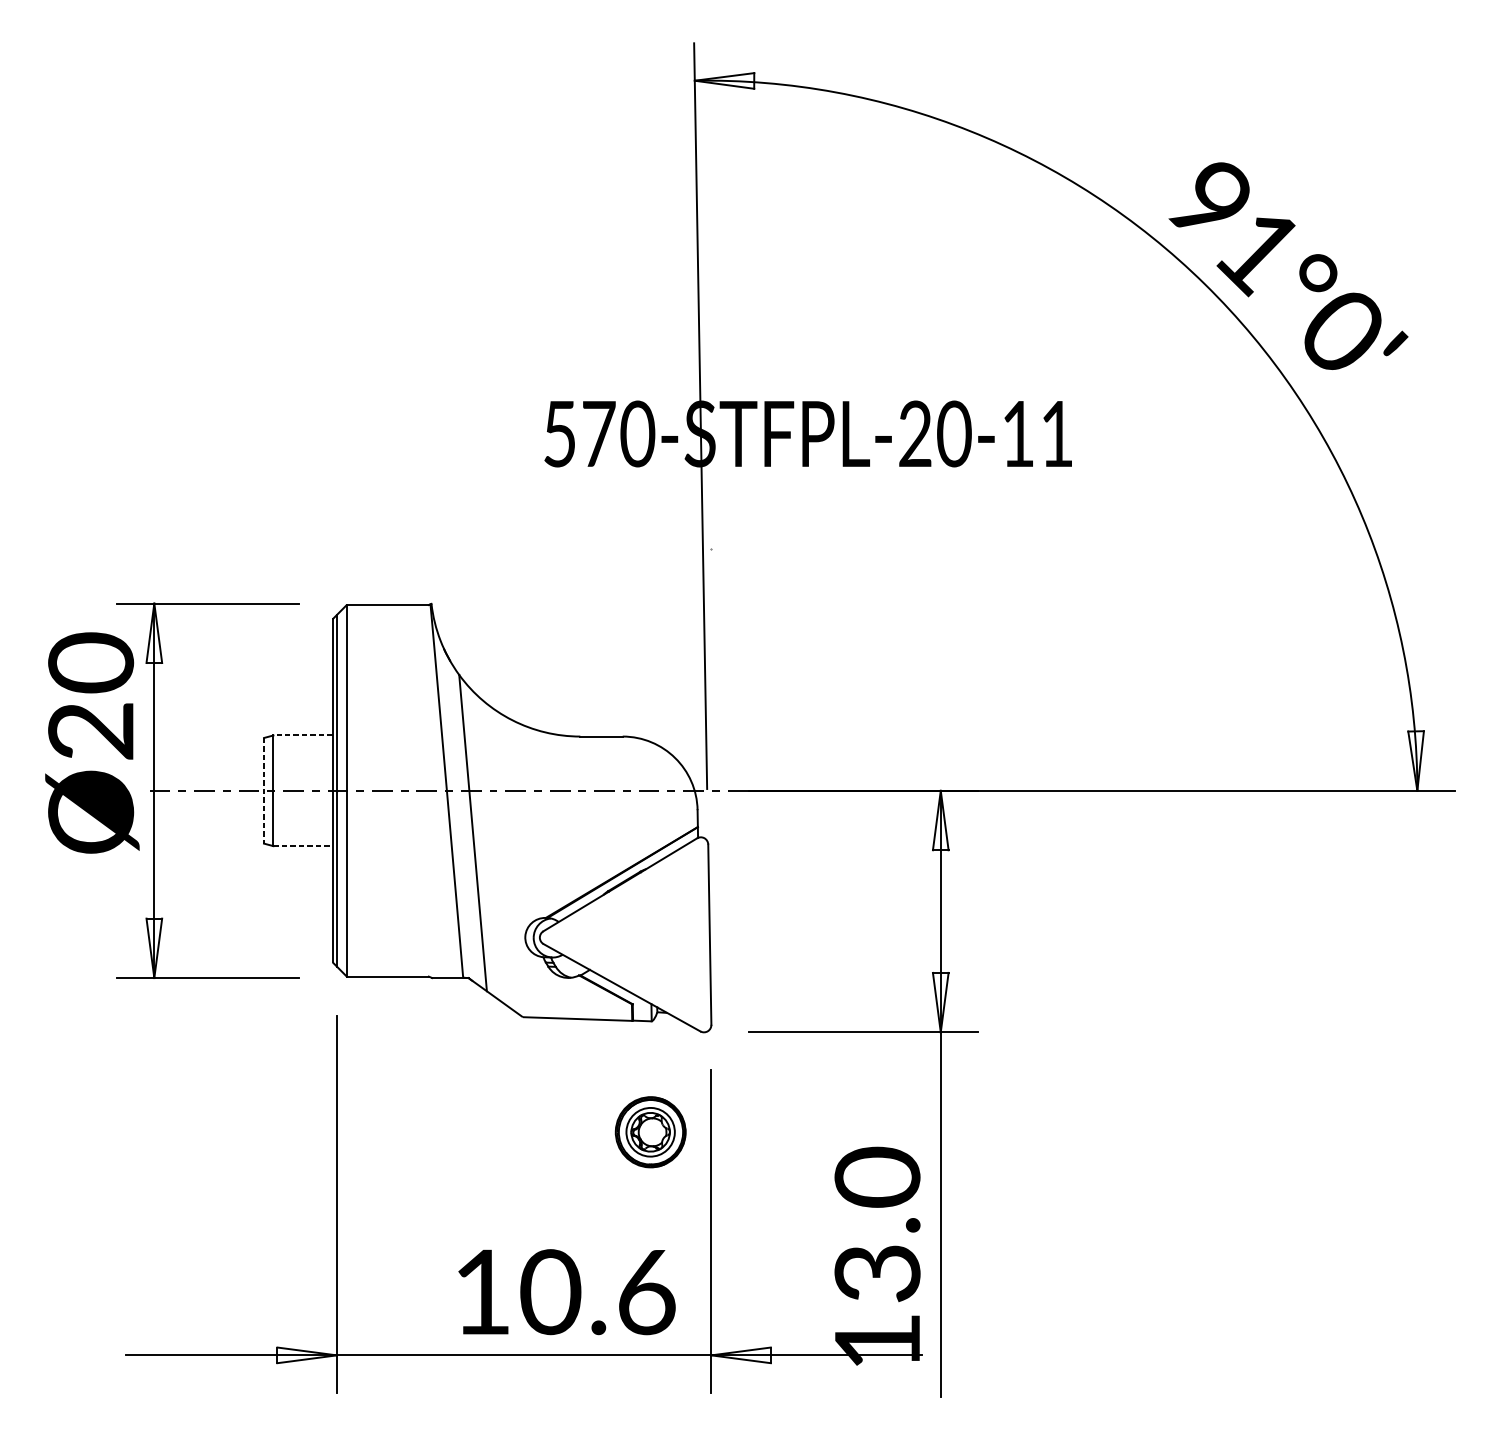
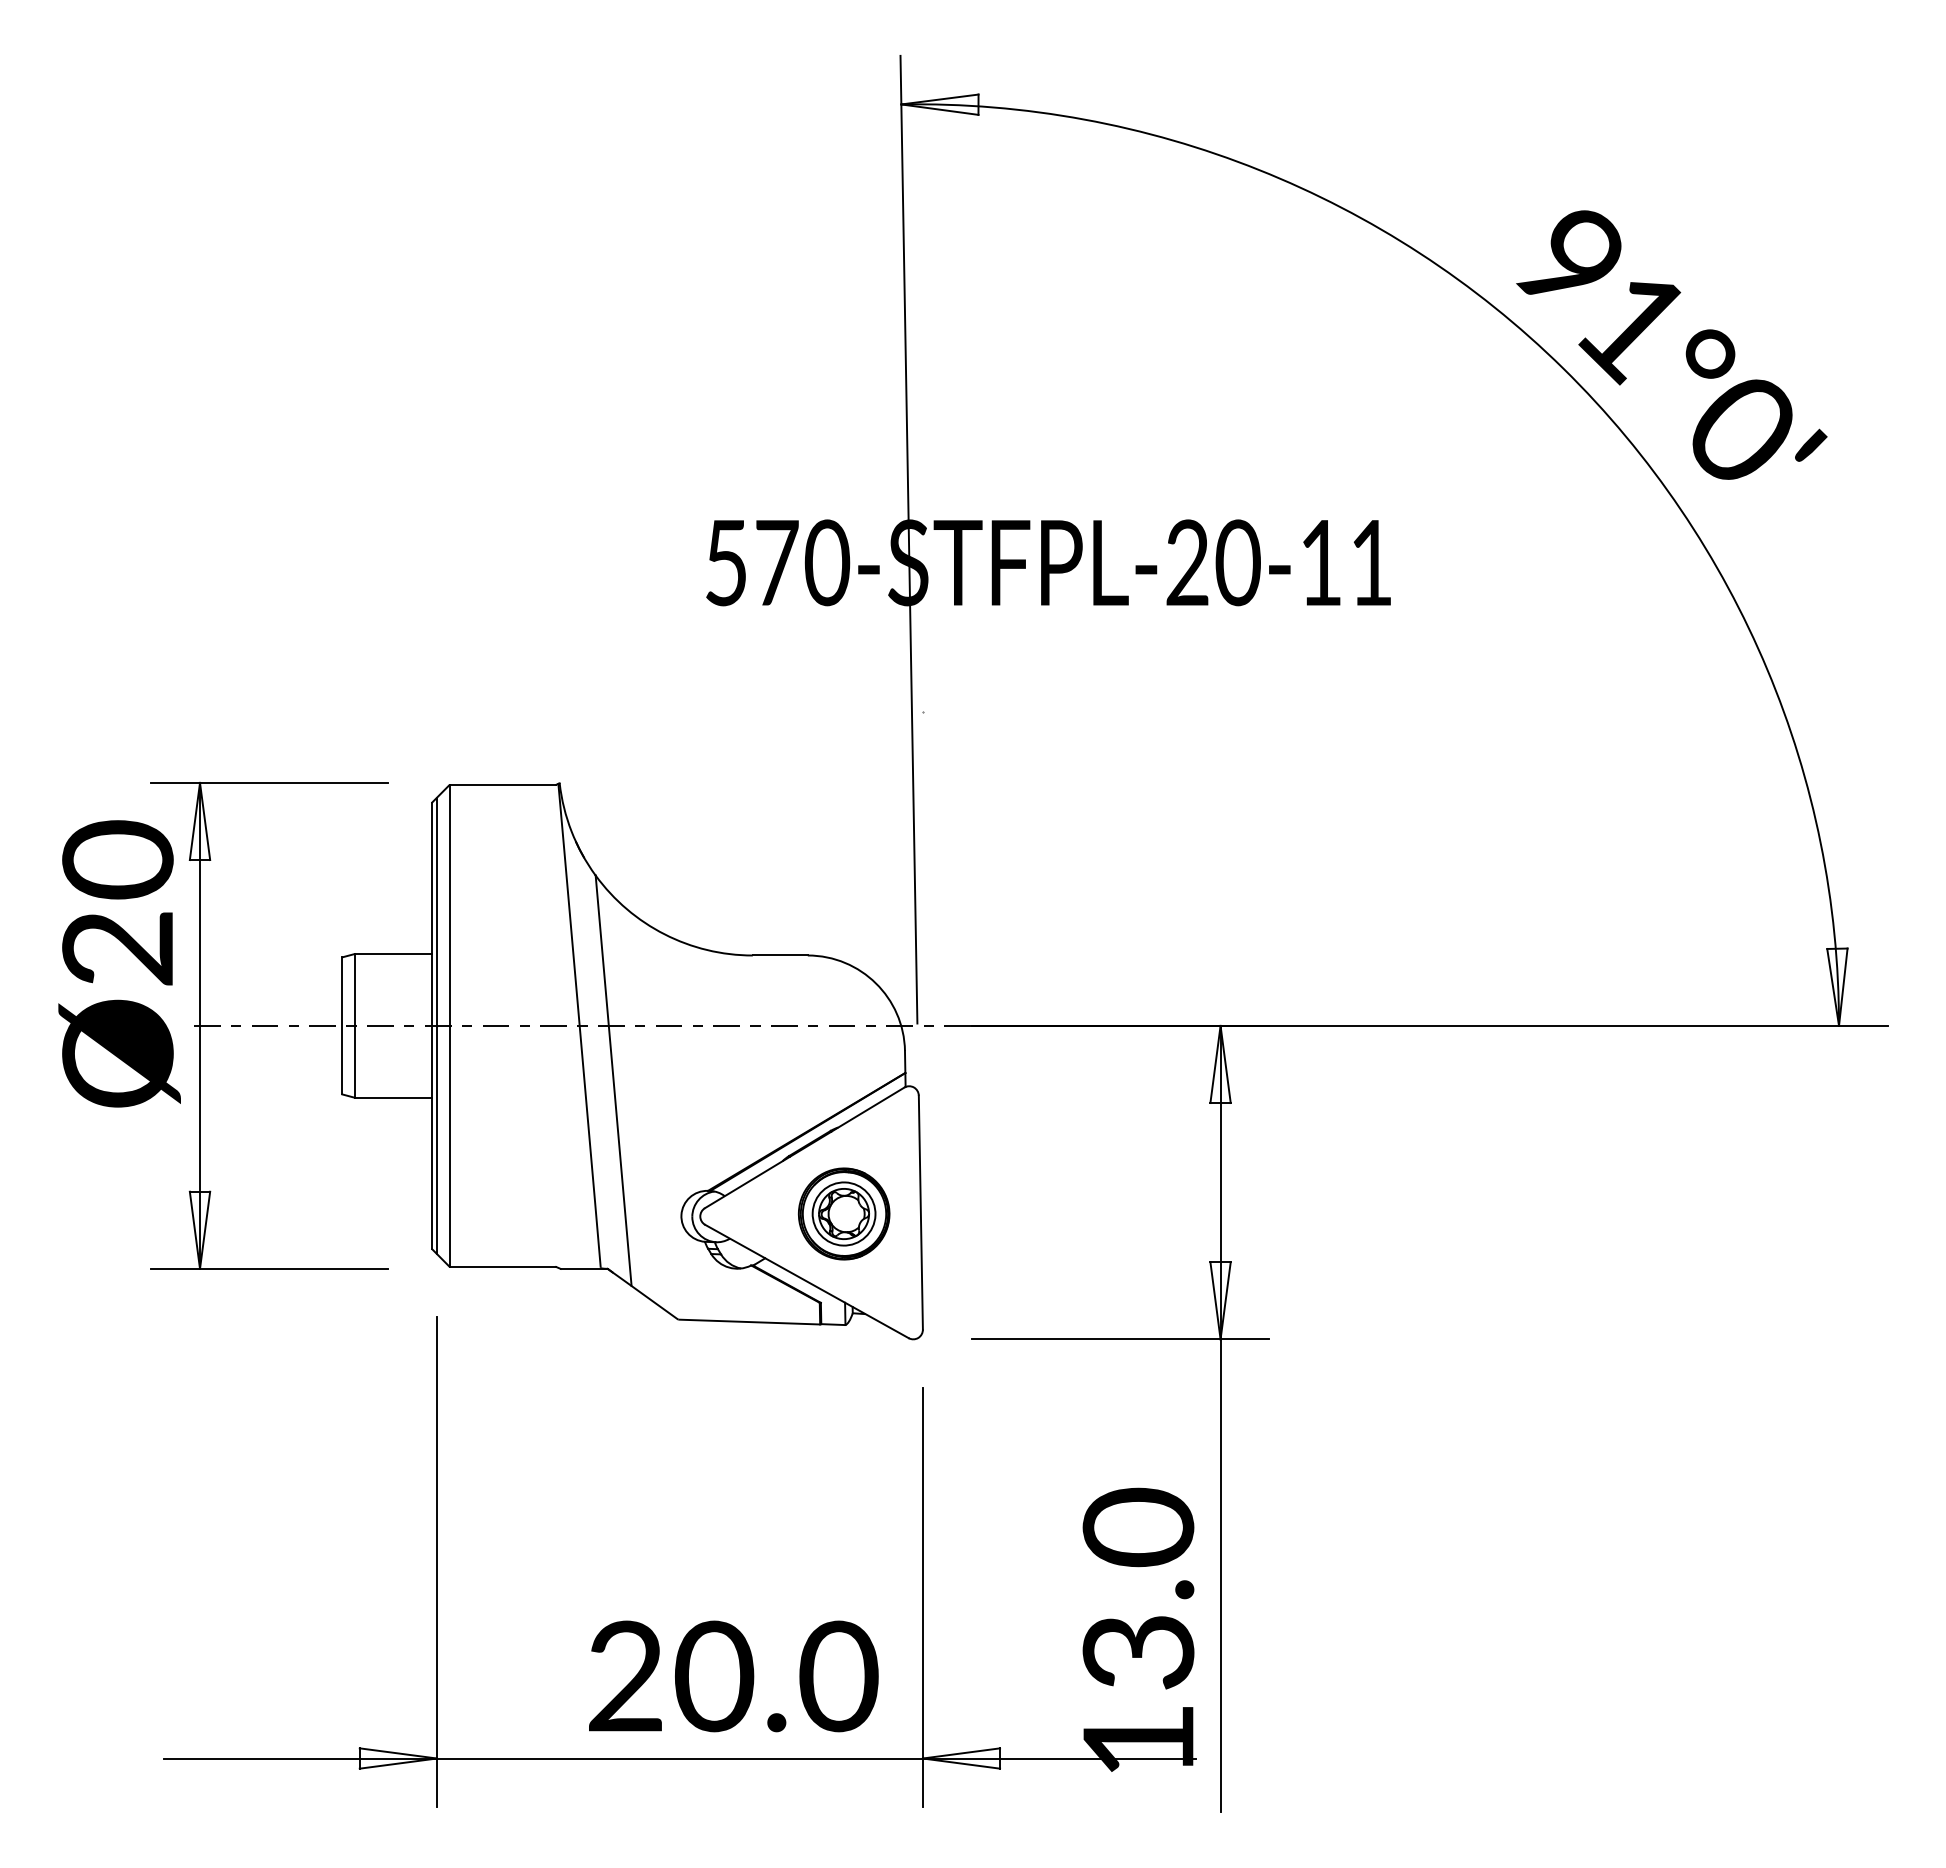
line: (303, 735) -> (393, 954), dashed -> solid
line: (264, 790) -> (342, 1025), dashed -> solid
line: (303, 845) -> (393, 1097), dashed -> solid
part: (650, 1131) -> (843, 1213), moved
text: (565, 1292) -> (733, 1676), 10.6 -> 20.0

